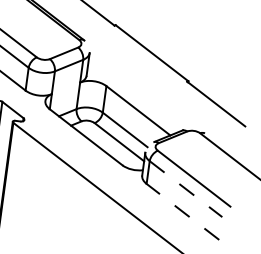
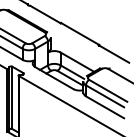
line: (186, 189) -> (105, 96), dashed -> solid
line: (183, 212) -> (105, 107), dashed -> solid

